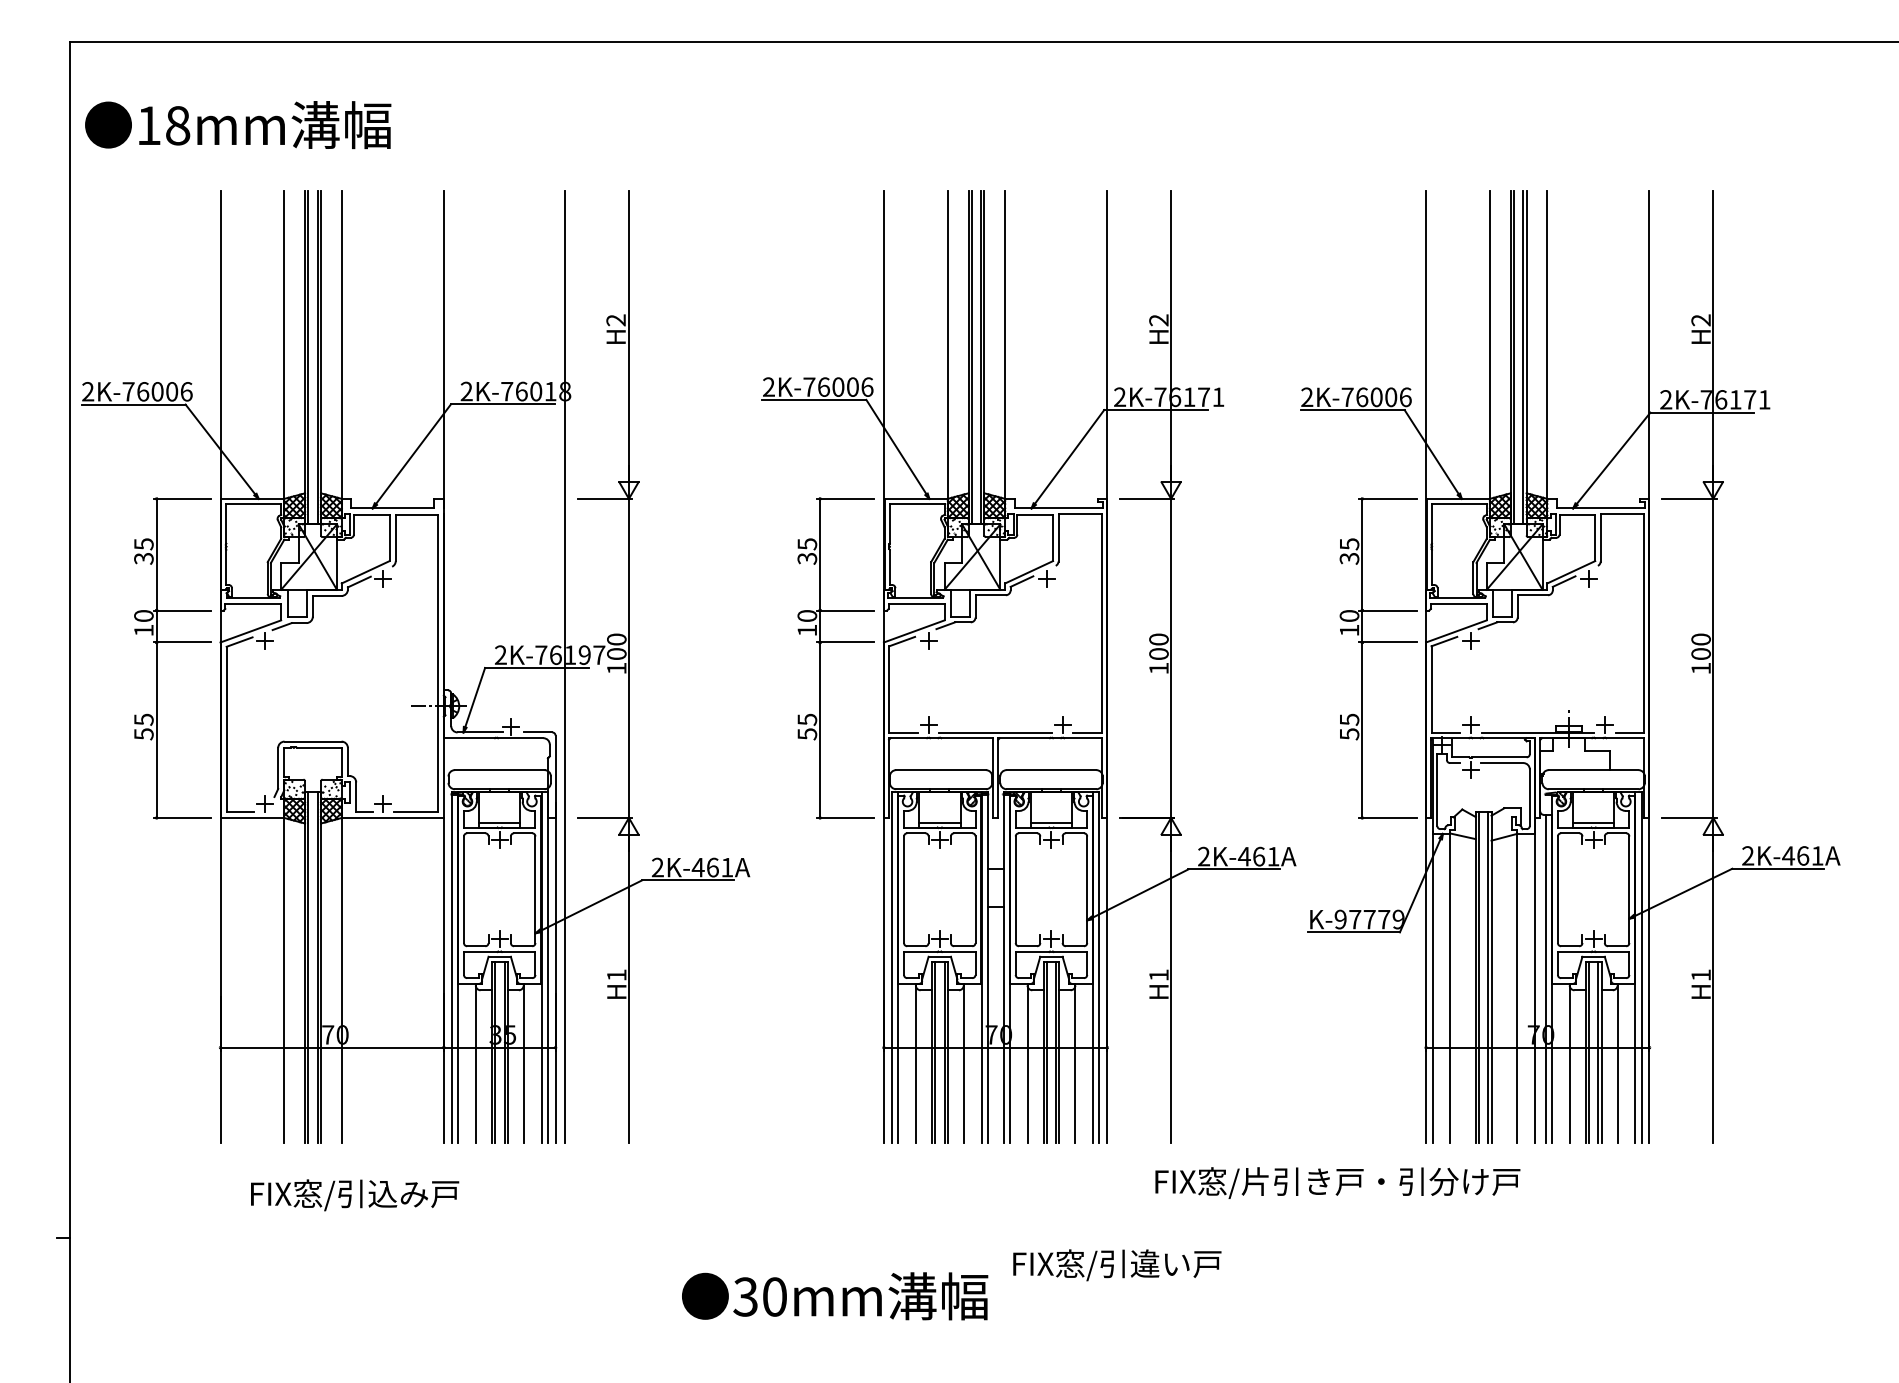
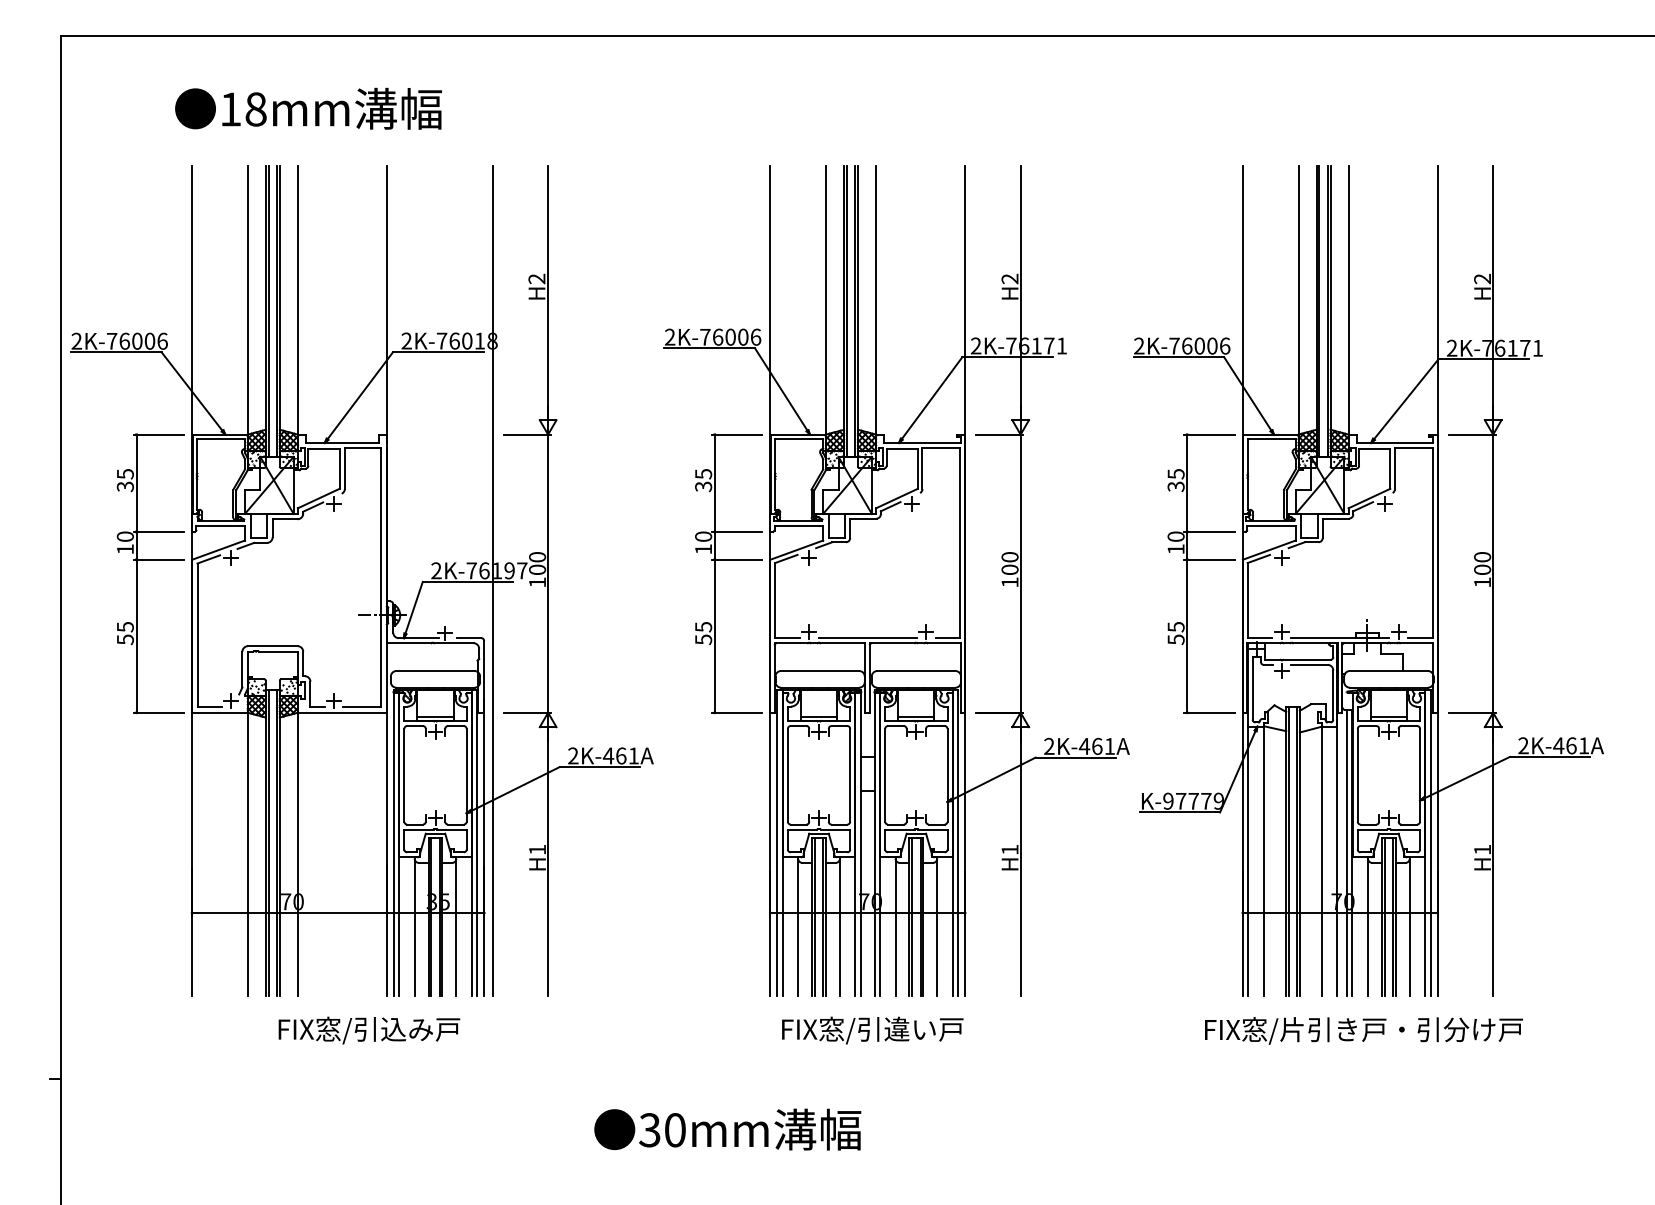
text: (238, 124) -> (308, 108), moved
text: (1337, 1182) -> (1363, 1030), moved
text: (355, 1195) -> (369, 1030), moved
text: (1117, 1265) -> (872, 1030), moved

